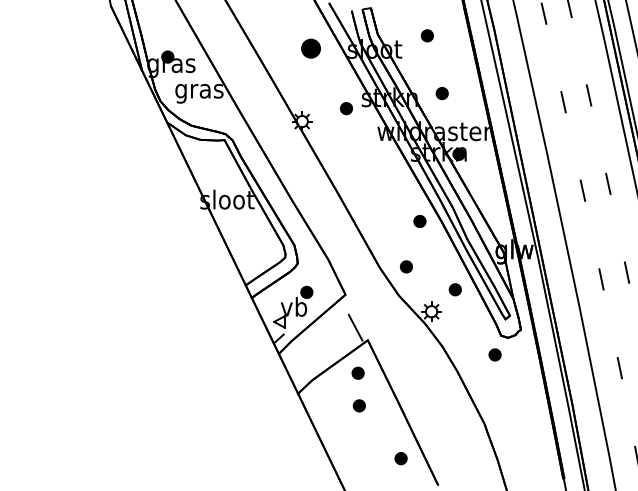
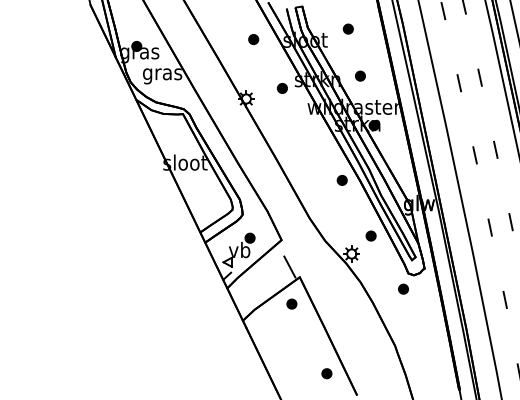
part: (311, 48) -> (253, 39), size x0.62
part: (405, 266) -> (330, 217), removed
part: (358, 405) -> (292, 330), removed

